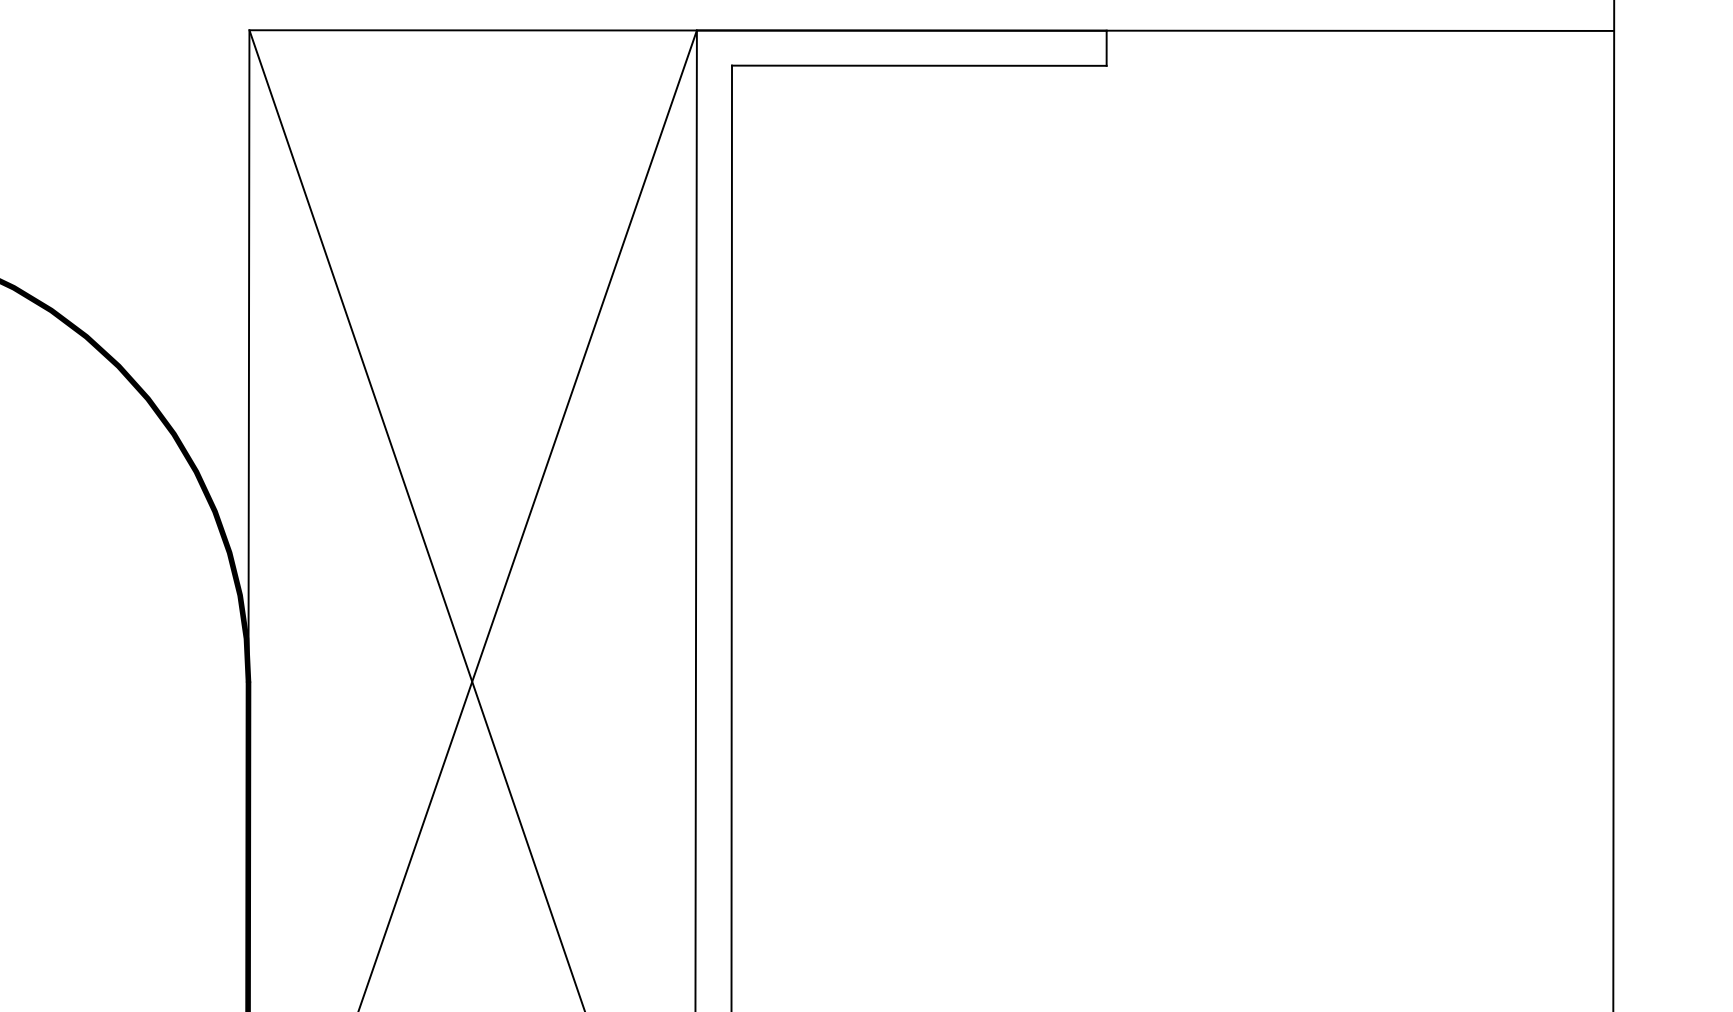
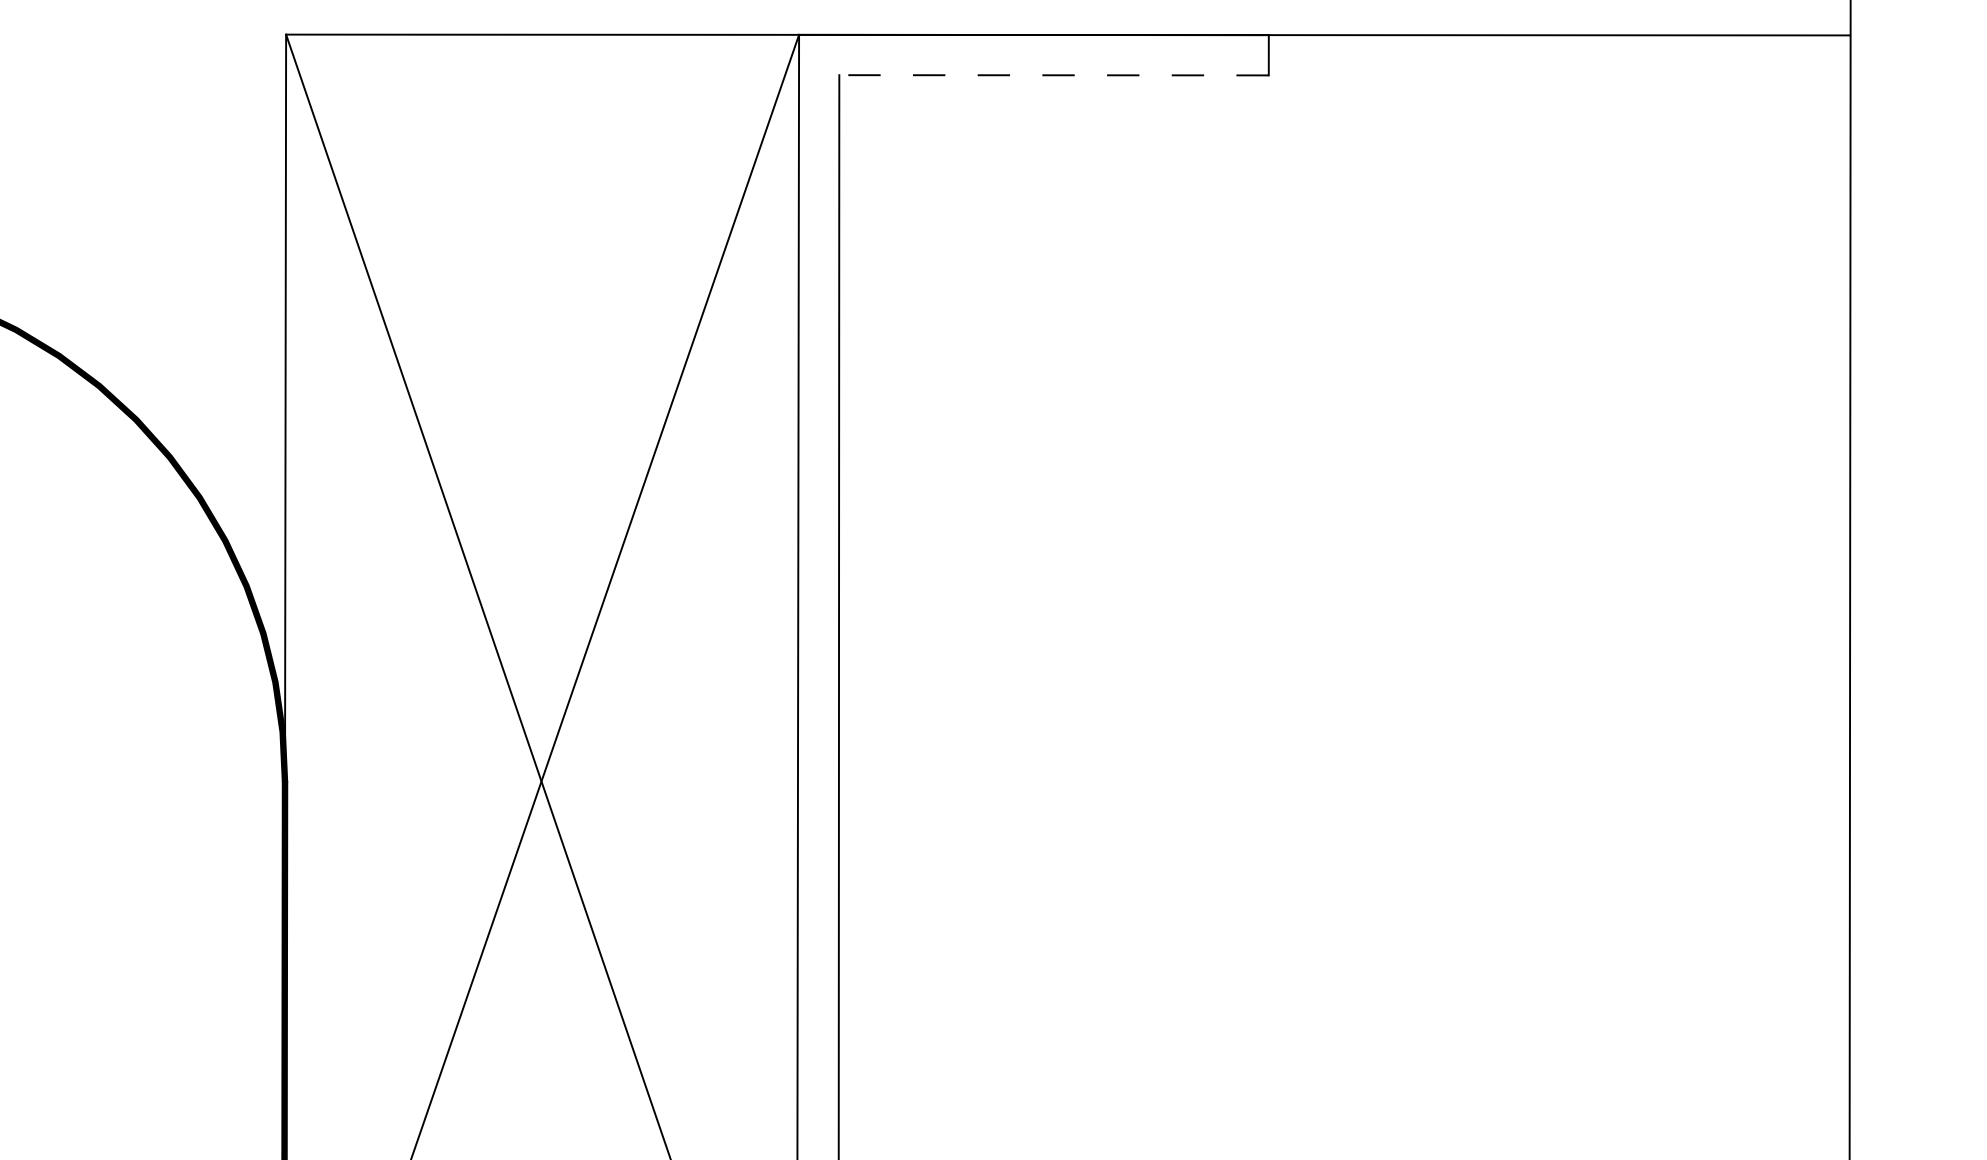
line: (918, 65) -> (1053, 75), solid -> dashed

